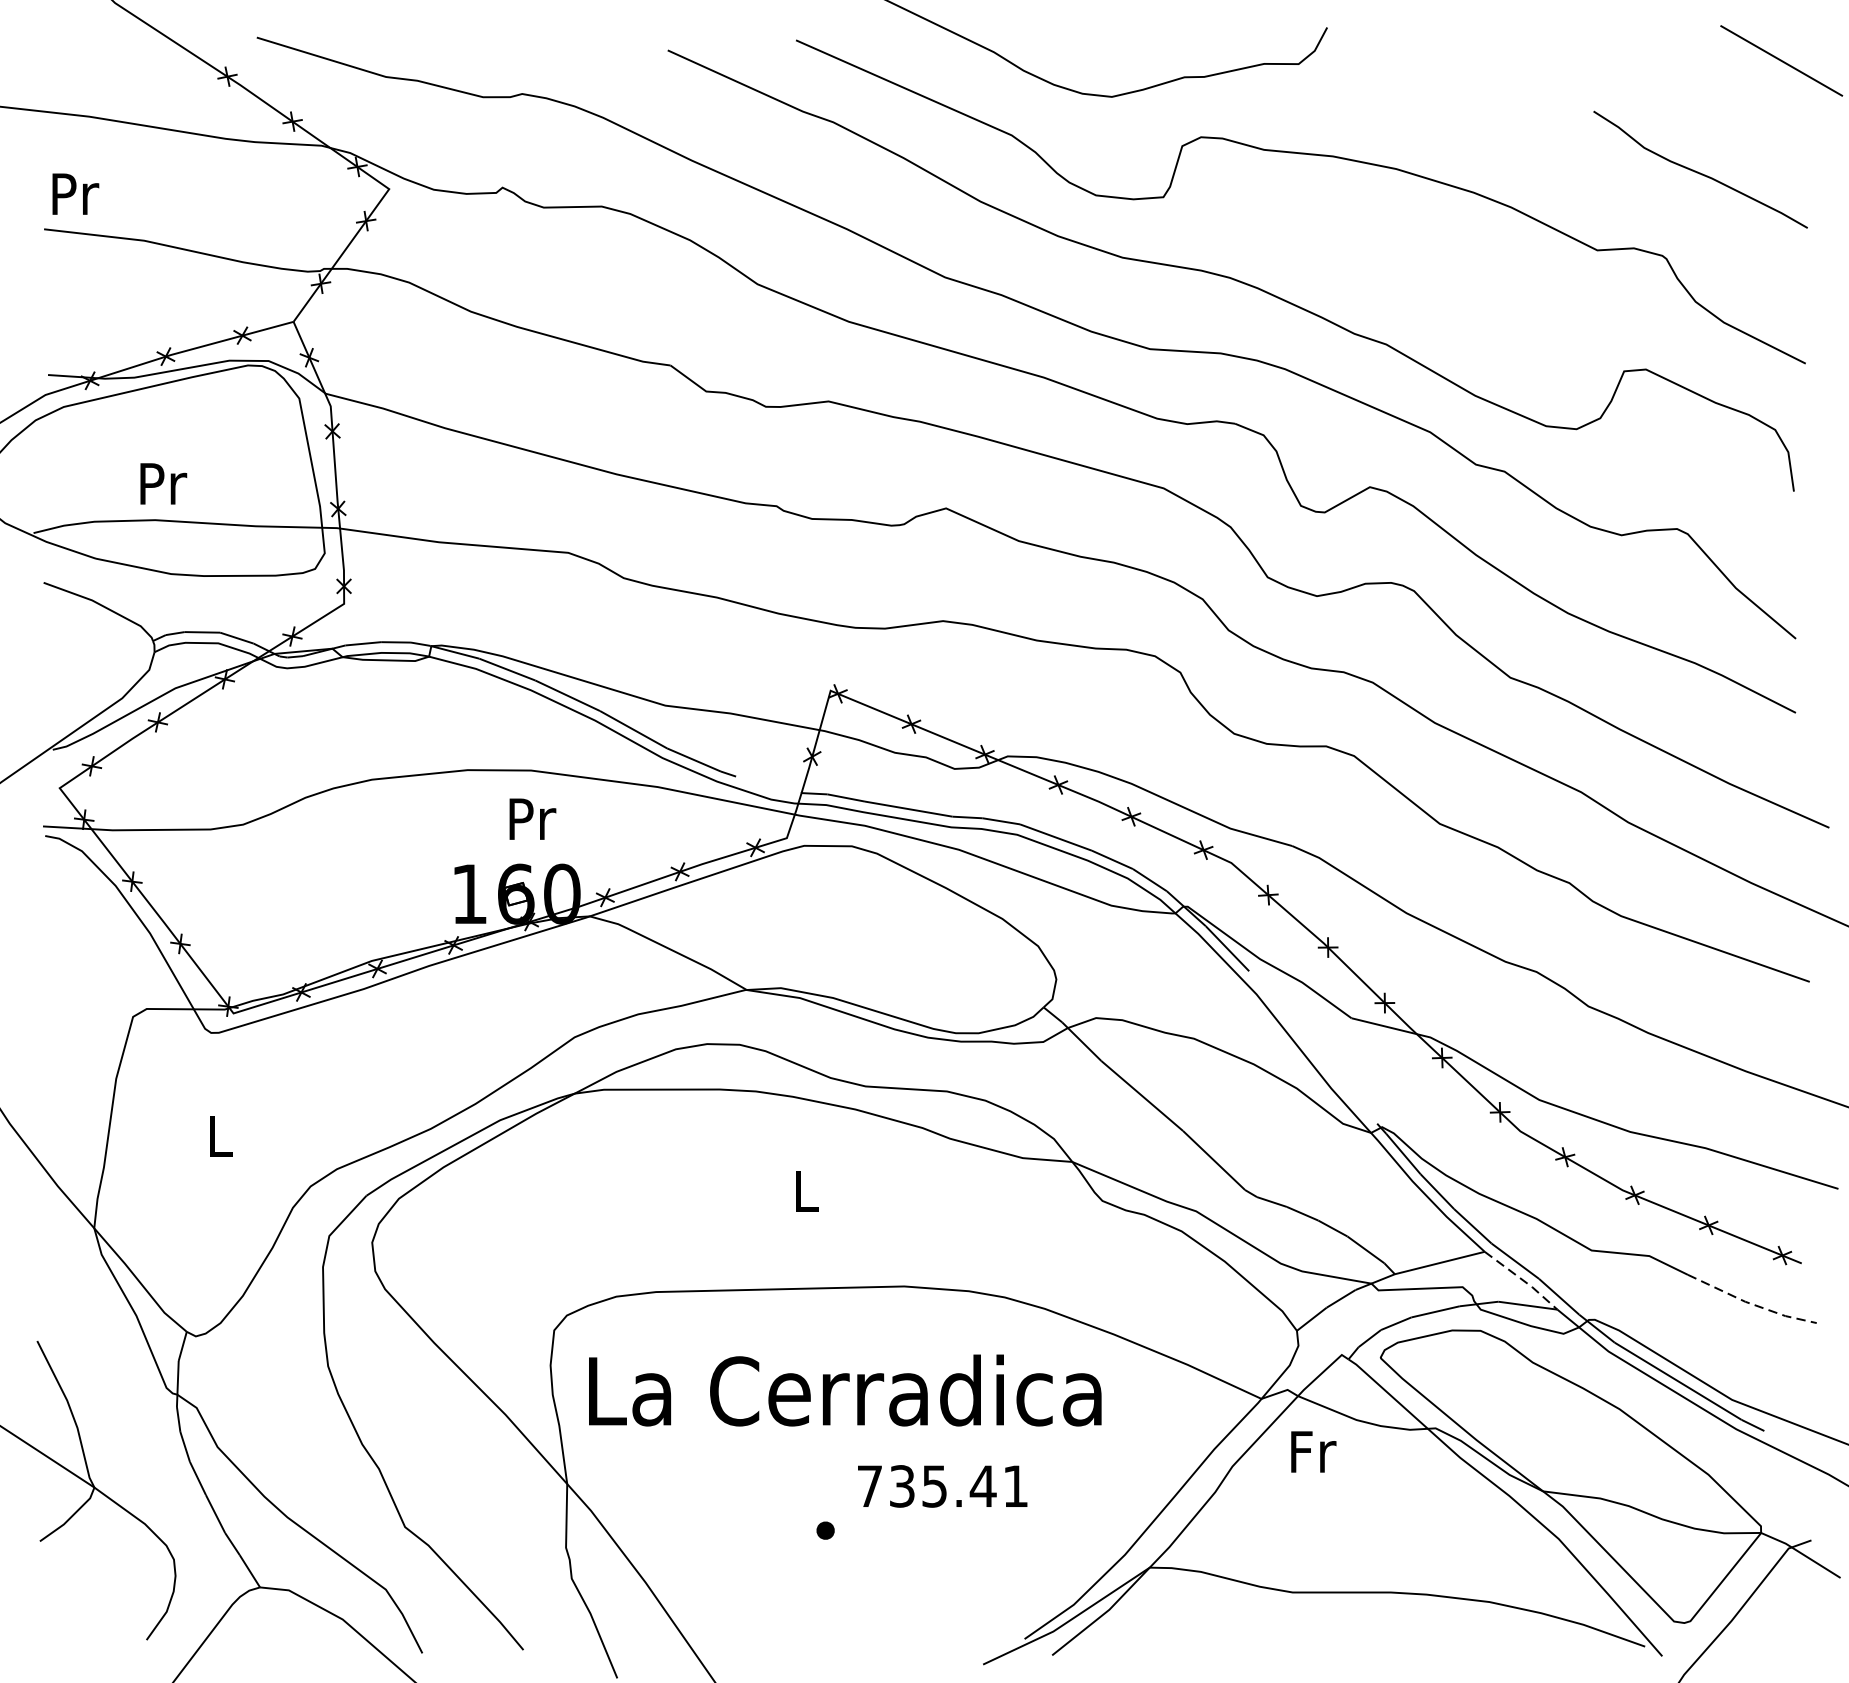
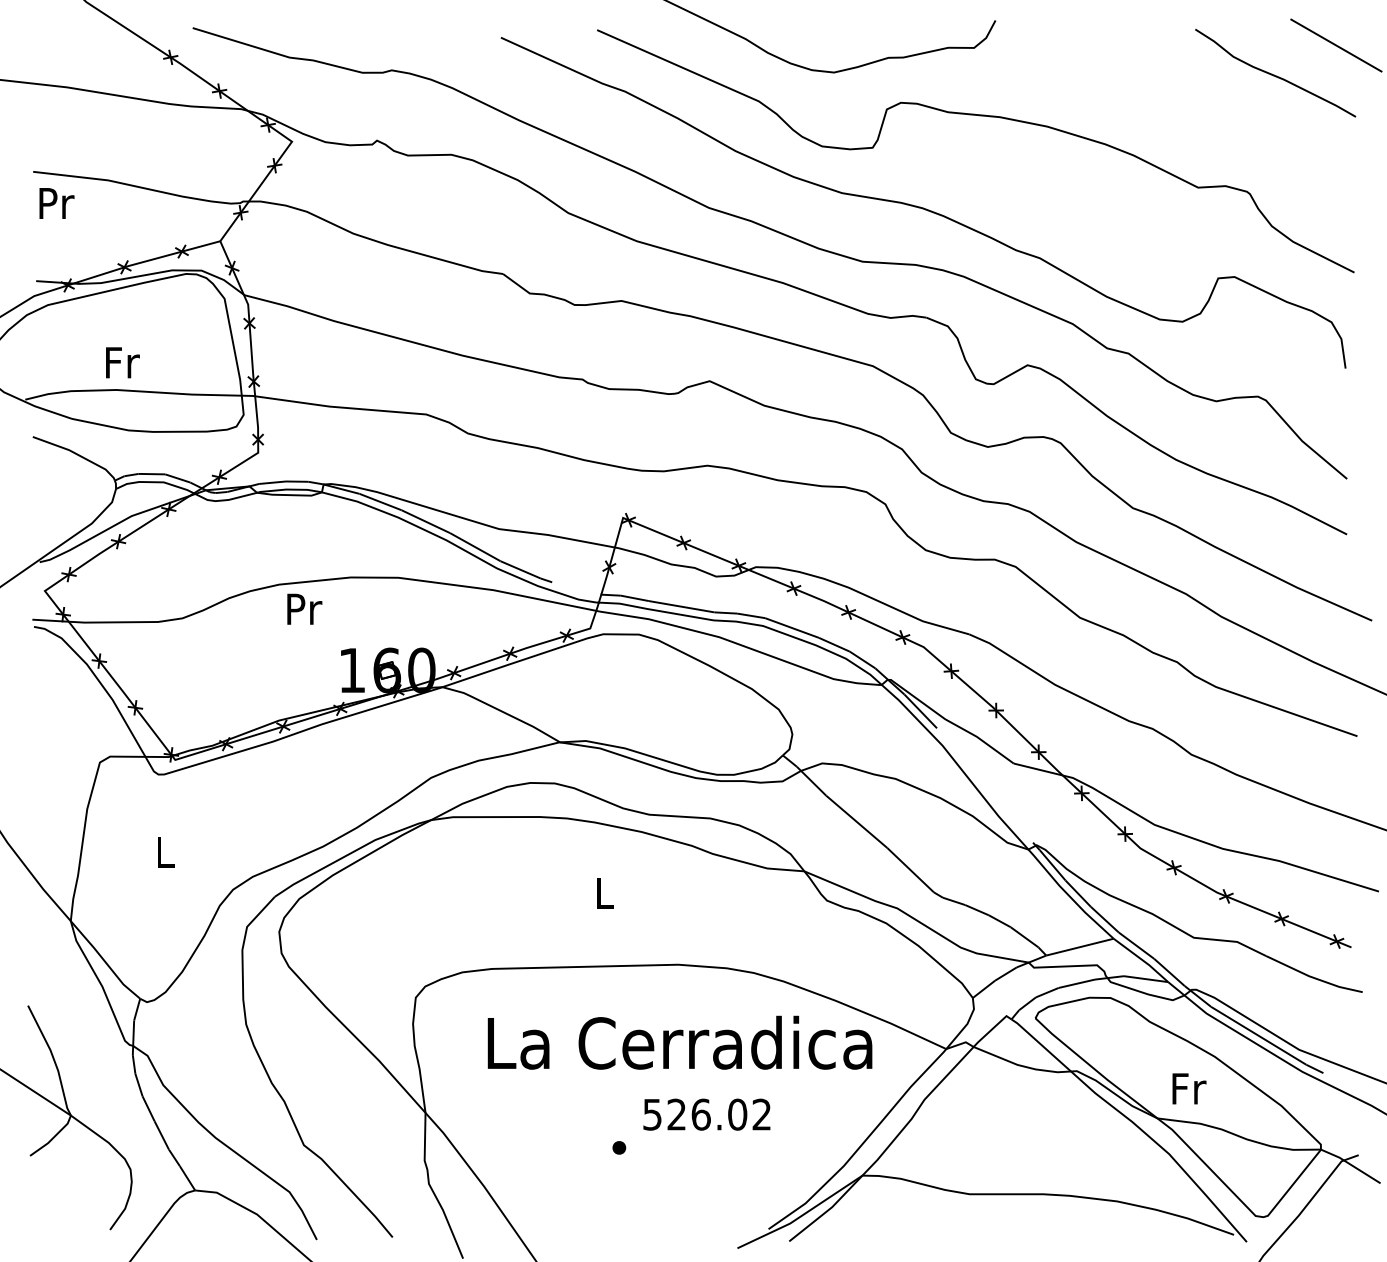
curve: (1699, 171) -> (1274, 74), moved
text: (75, 194) -> (56, 203), moved
text: (163, 483) -> (122, 362), Pr -> Fr
text: (532, 818) -> (304, 608), moved
line: (1523, 1279) -> (1142, 959), dashed -> solid
line: (1751, 1303) -> (1313, 977), dashed -> solid
text: (844, 1390) -> (679, 1042), moved
text: (1313, 1451) -> (1189, 1088), moved
text: (941, 1486) -> (706, 1114), 735.41 -> 526.02

